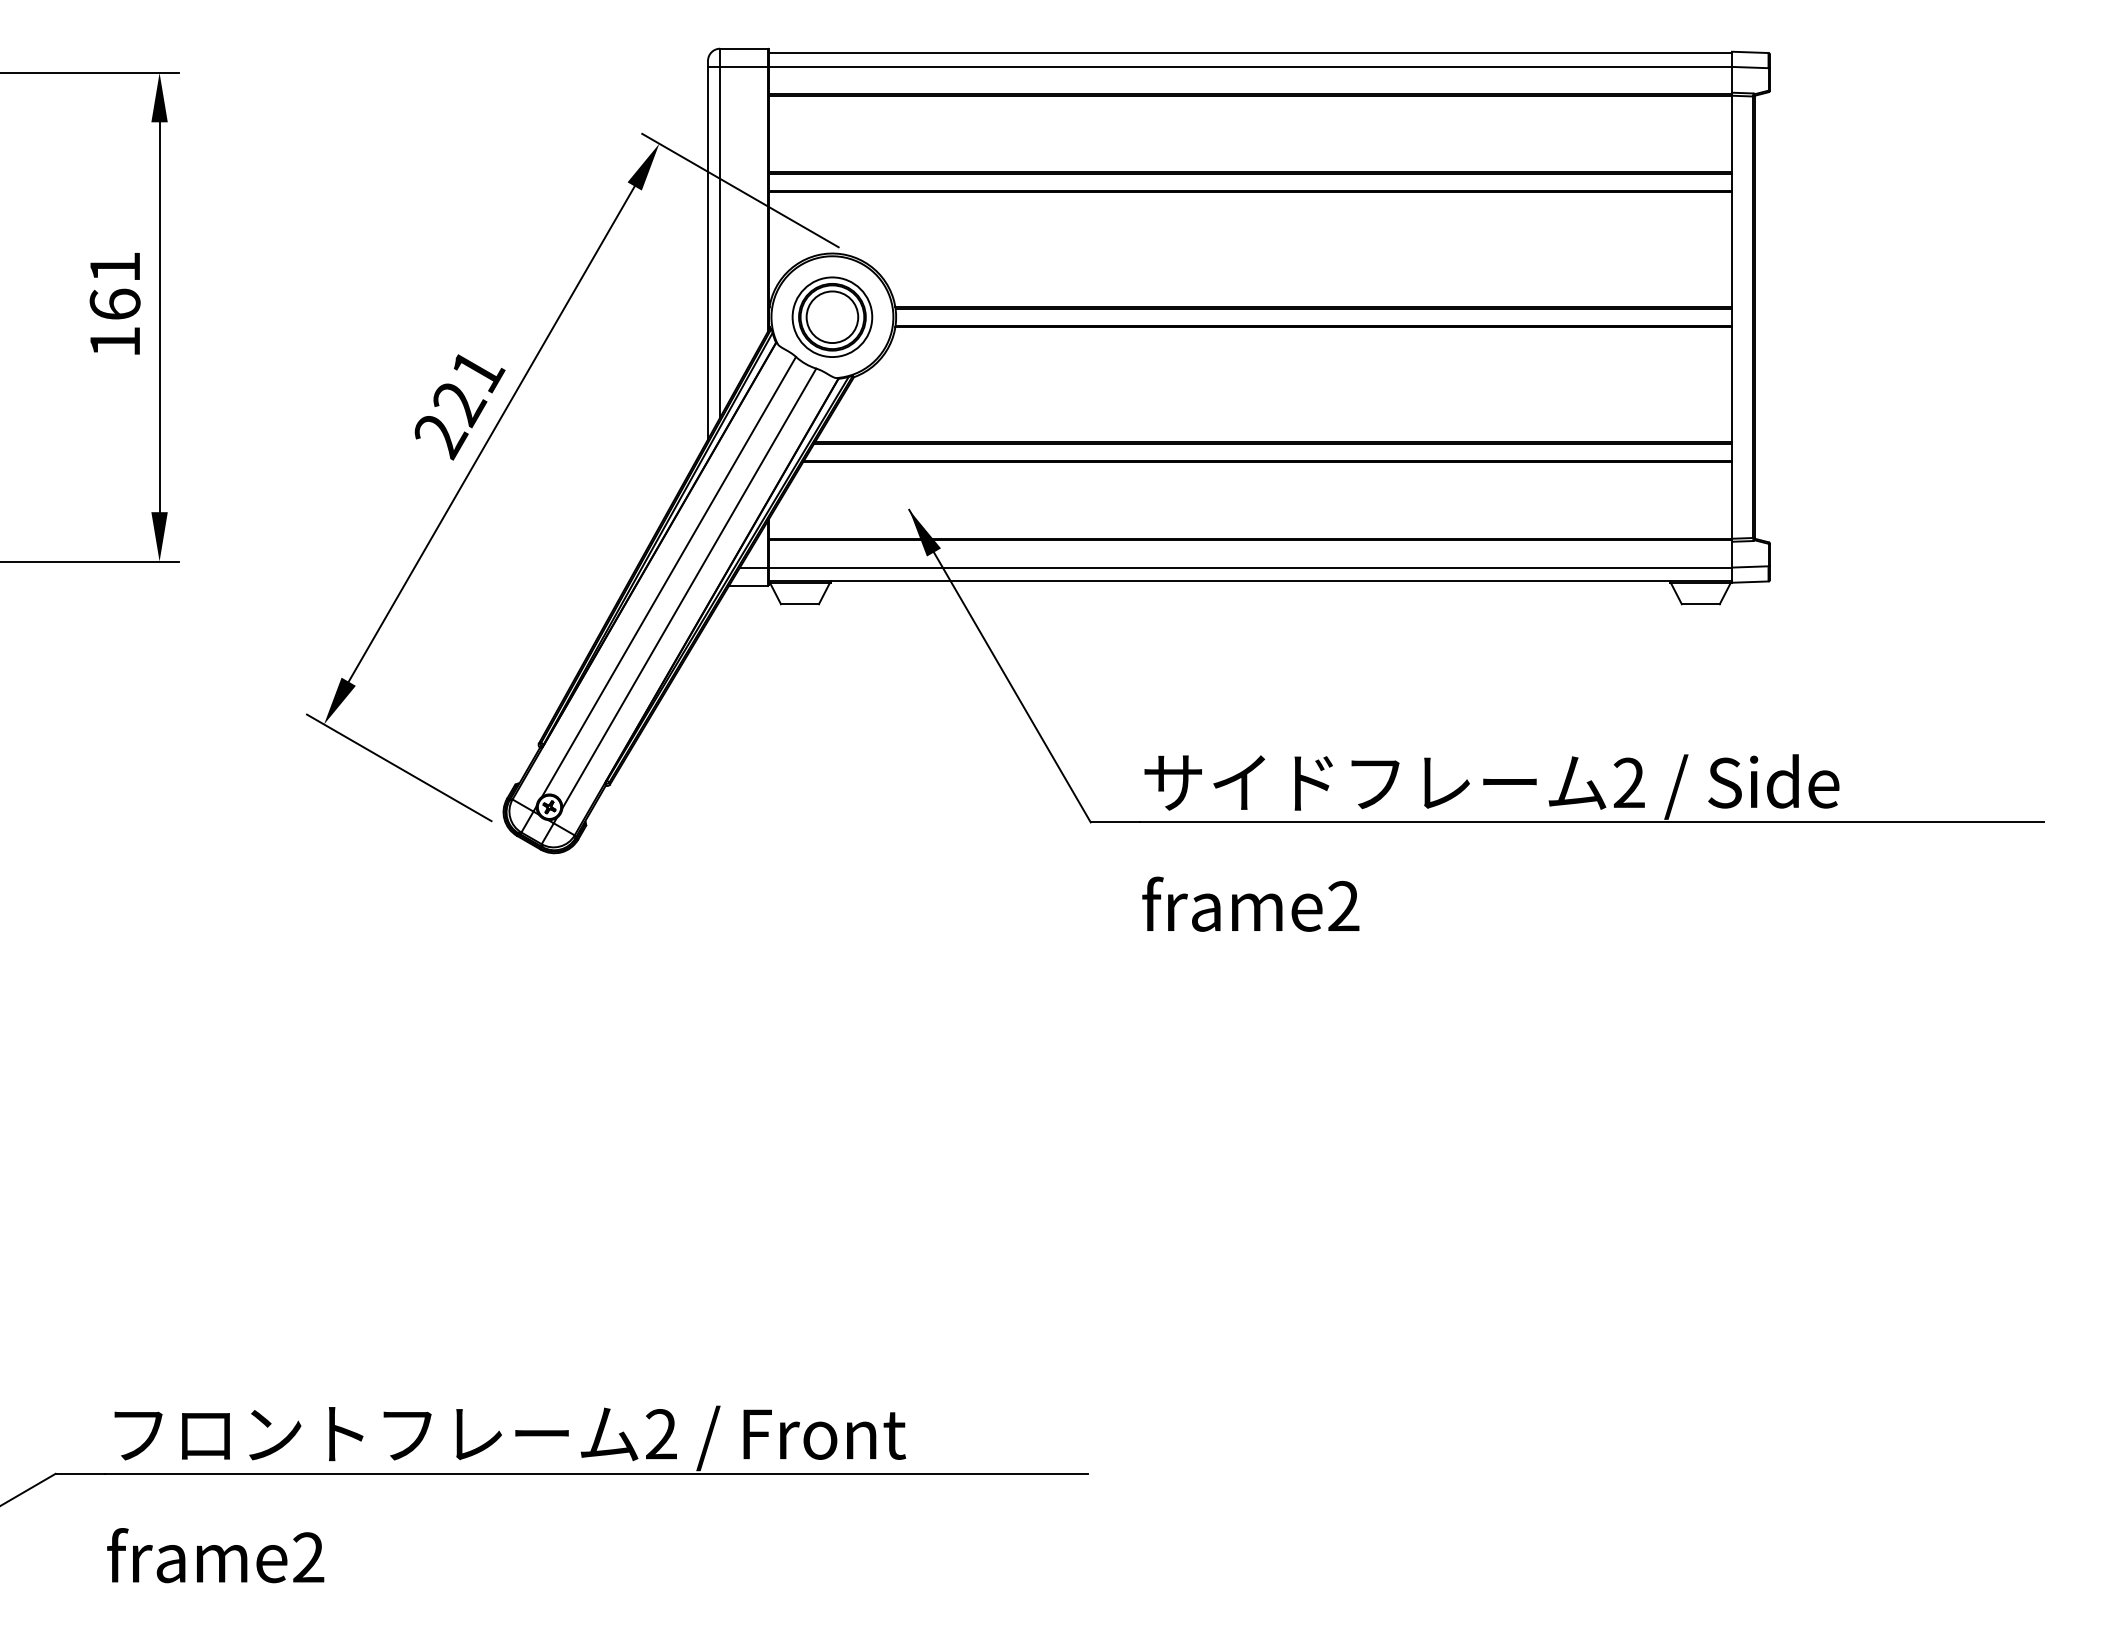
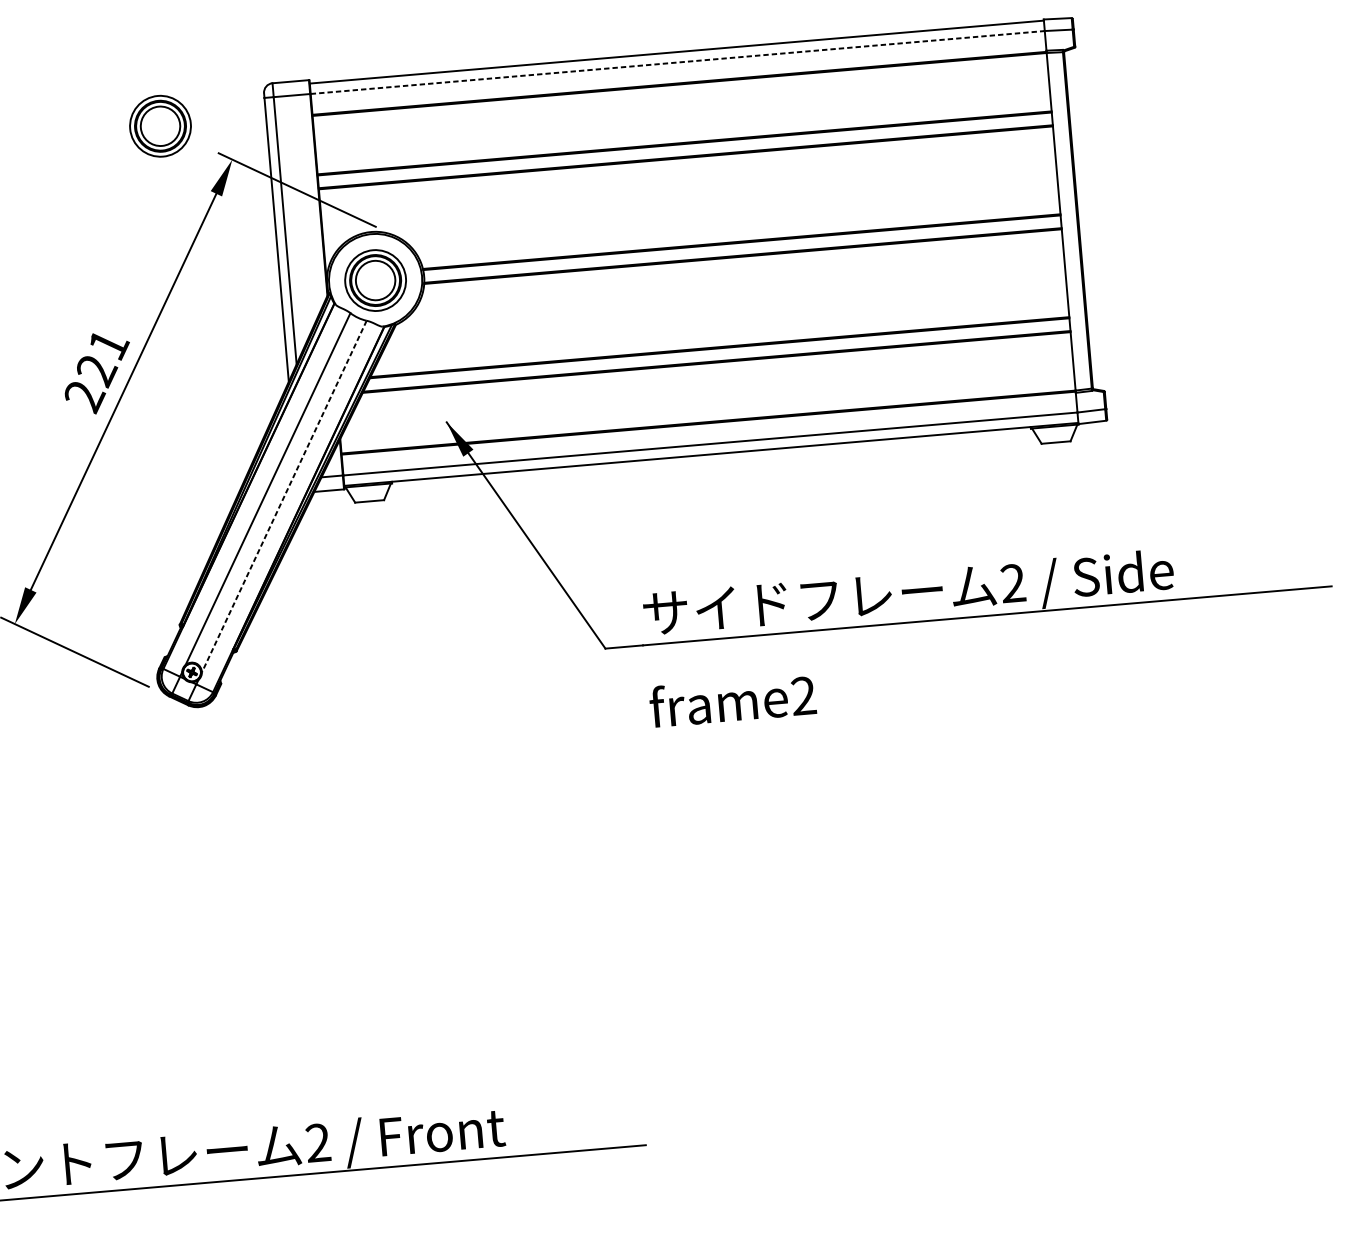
line: (1250, 66) -> (677, 62), solid -> dashed
part: (569, 91) -> (160, 125), added
line: (689, 588) -> (284, 496), solid -> dashed

